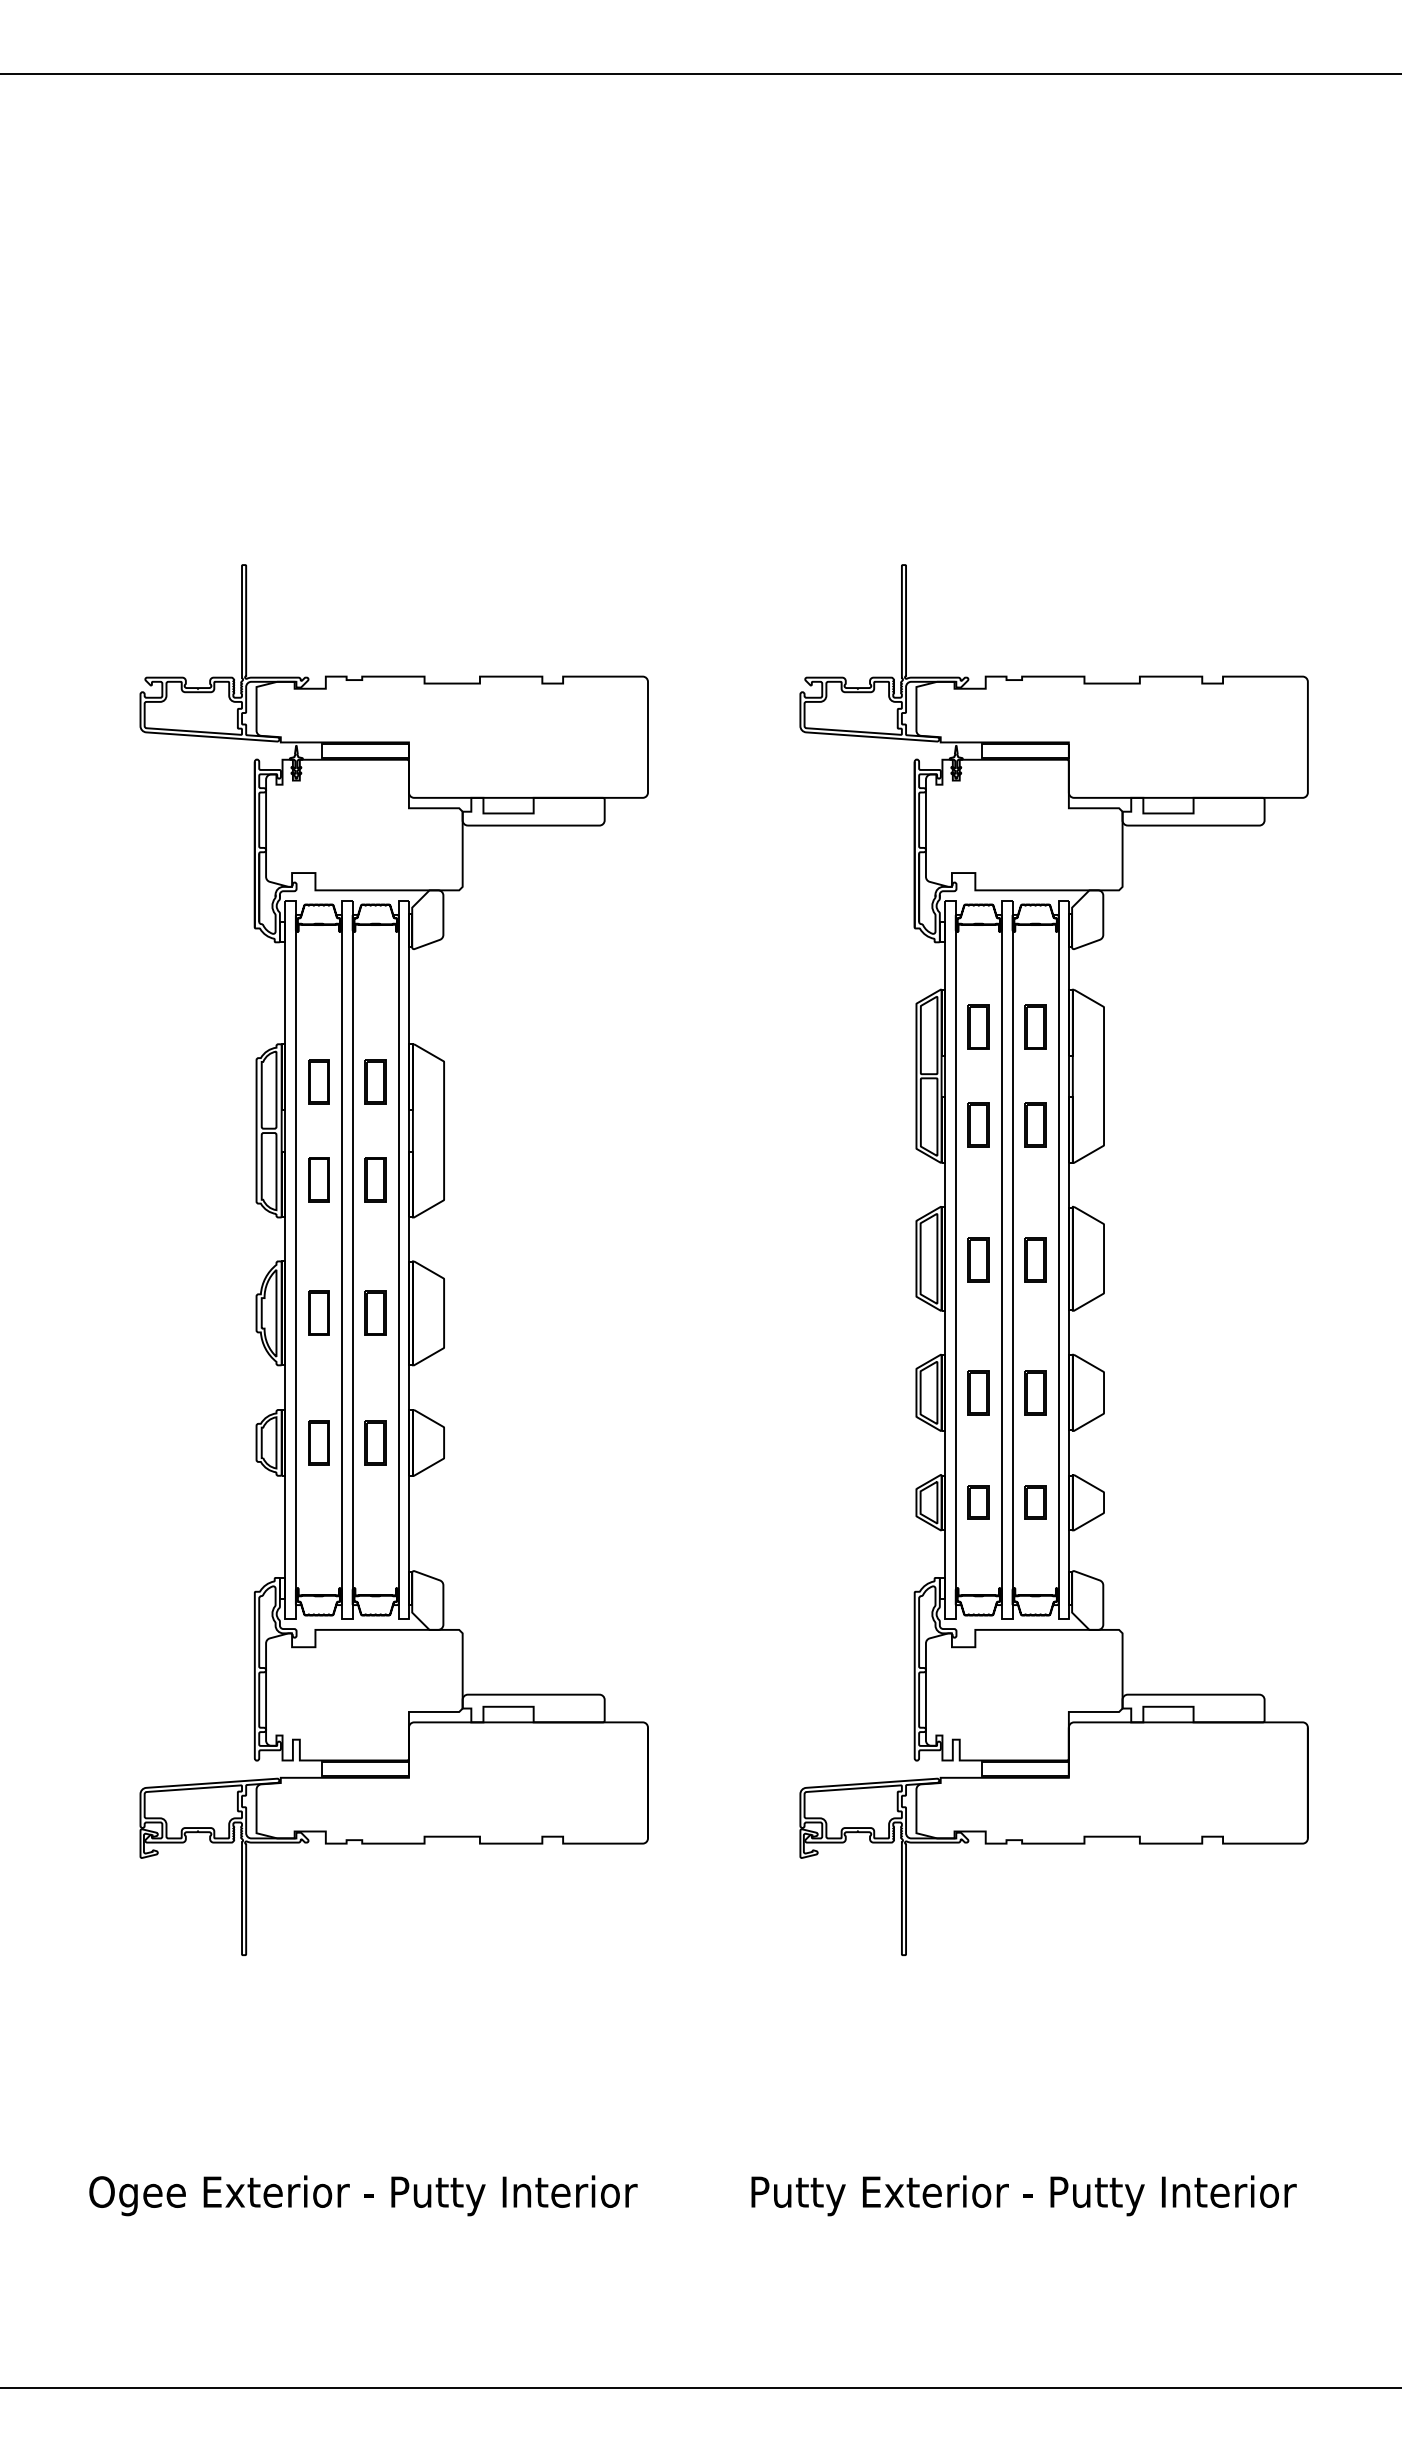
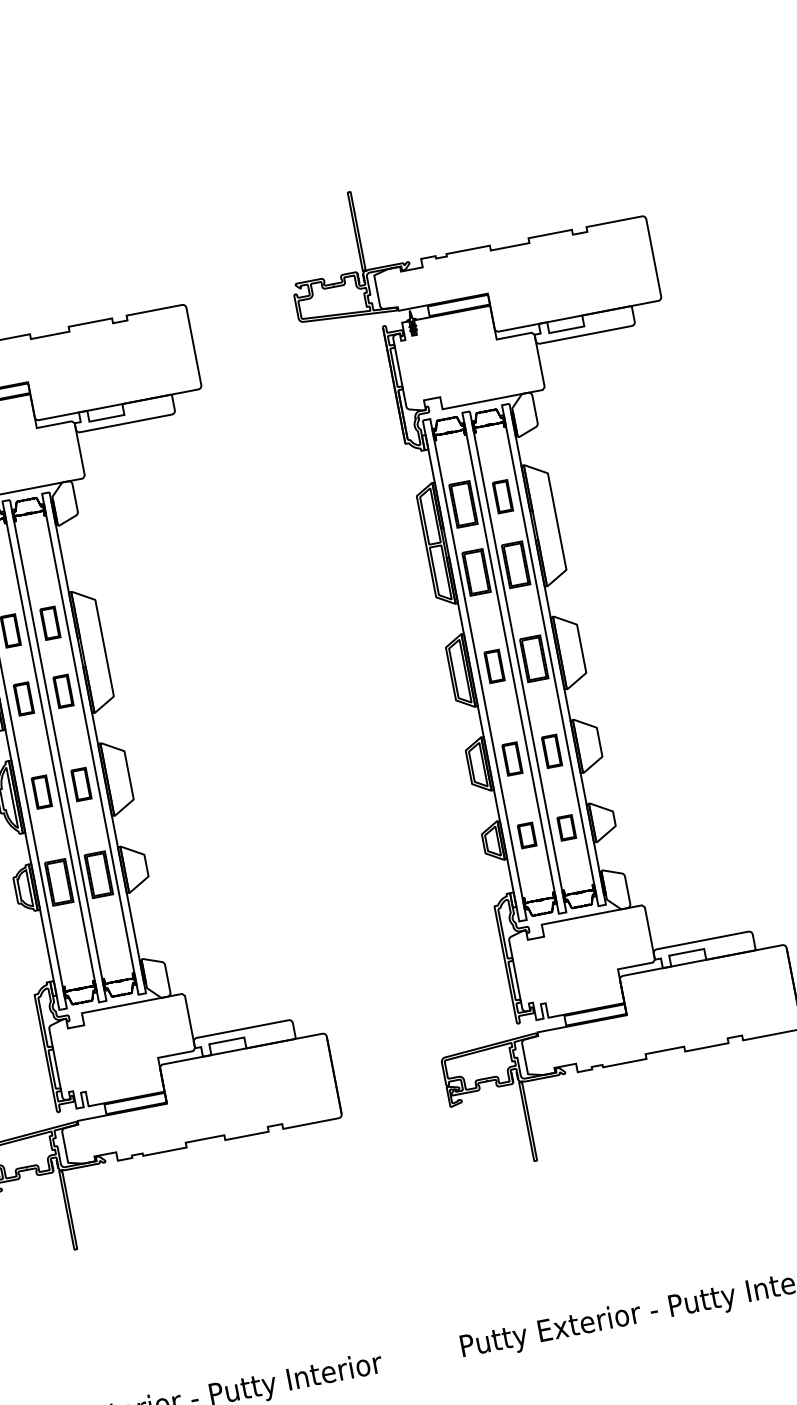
part: (978, 1026) -> (463, 503), size x1.4
part: (978, 1124) -> (476, 572), size x1.4
part: (1035, 1124) -> (515, 564), size x1.4
part: (1035, 1259) -> (534, 658), size x1.4
part: (318, 1442) -> (58, 882), size x1.4
part: (375, 1442) -> (98, 874), size x1.4

